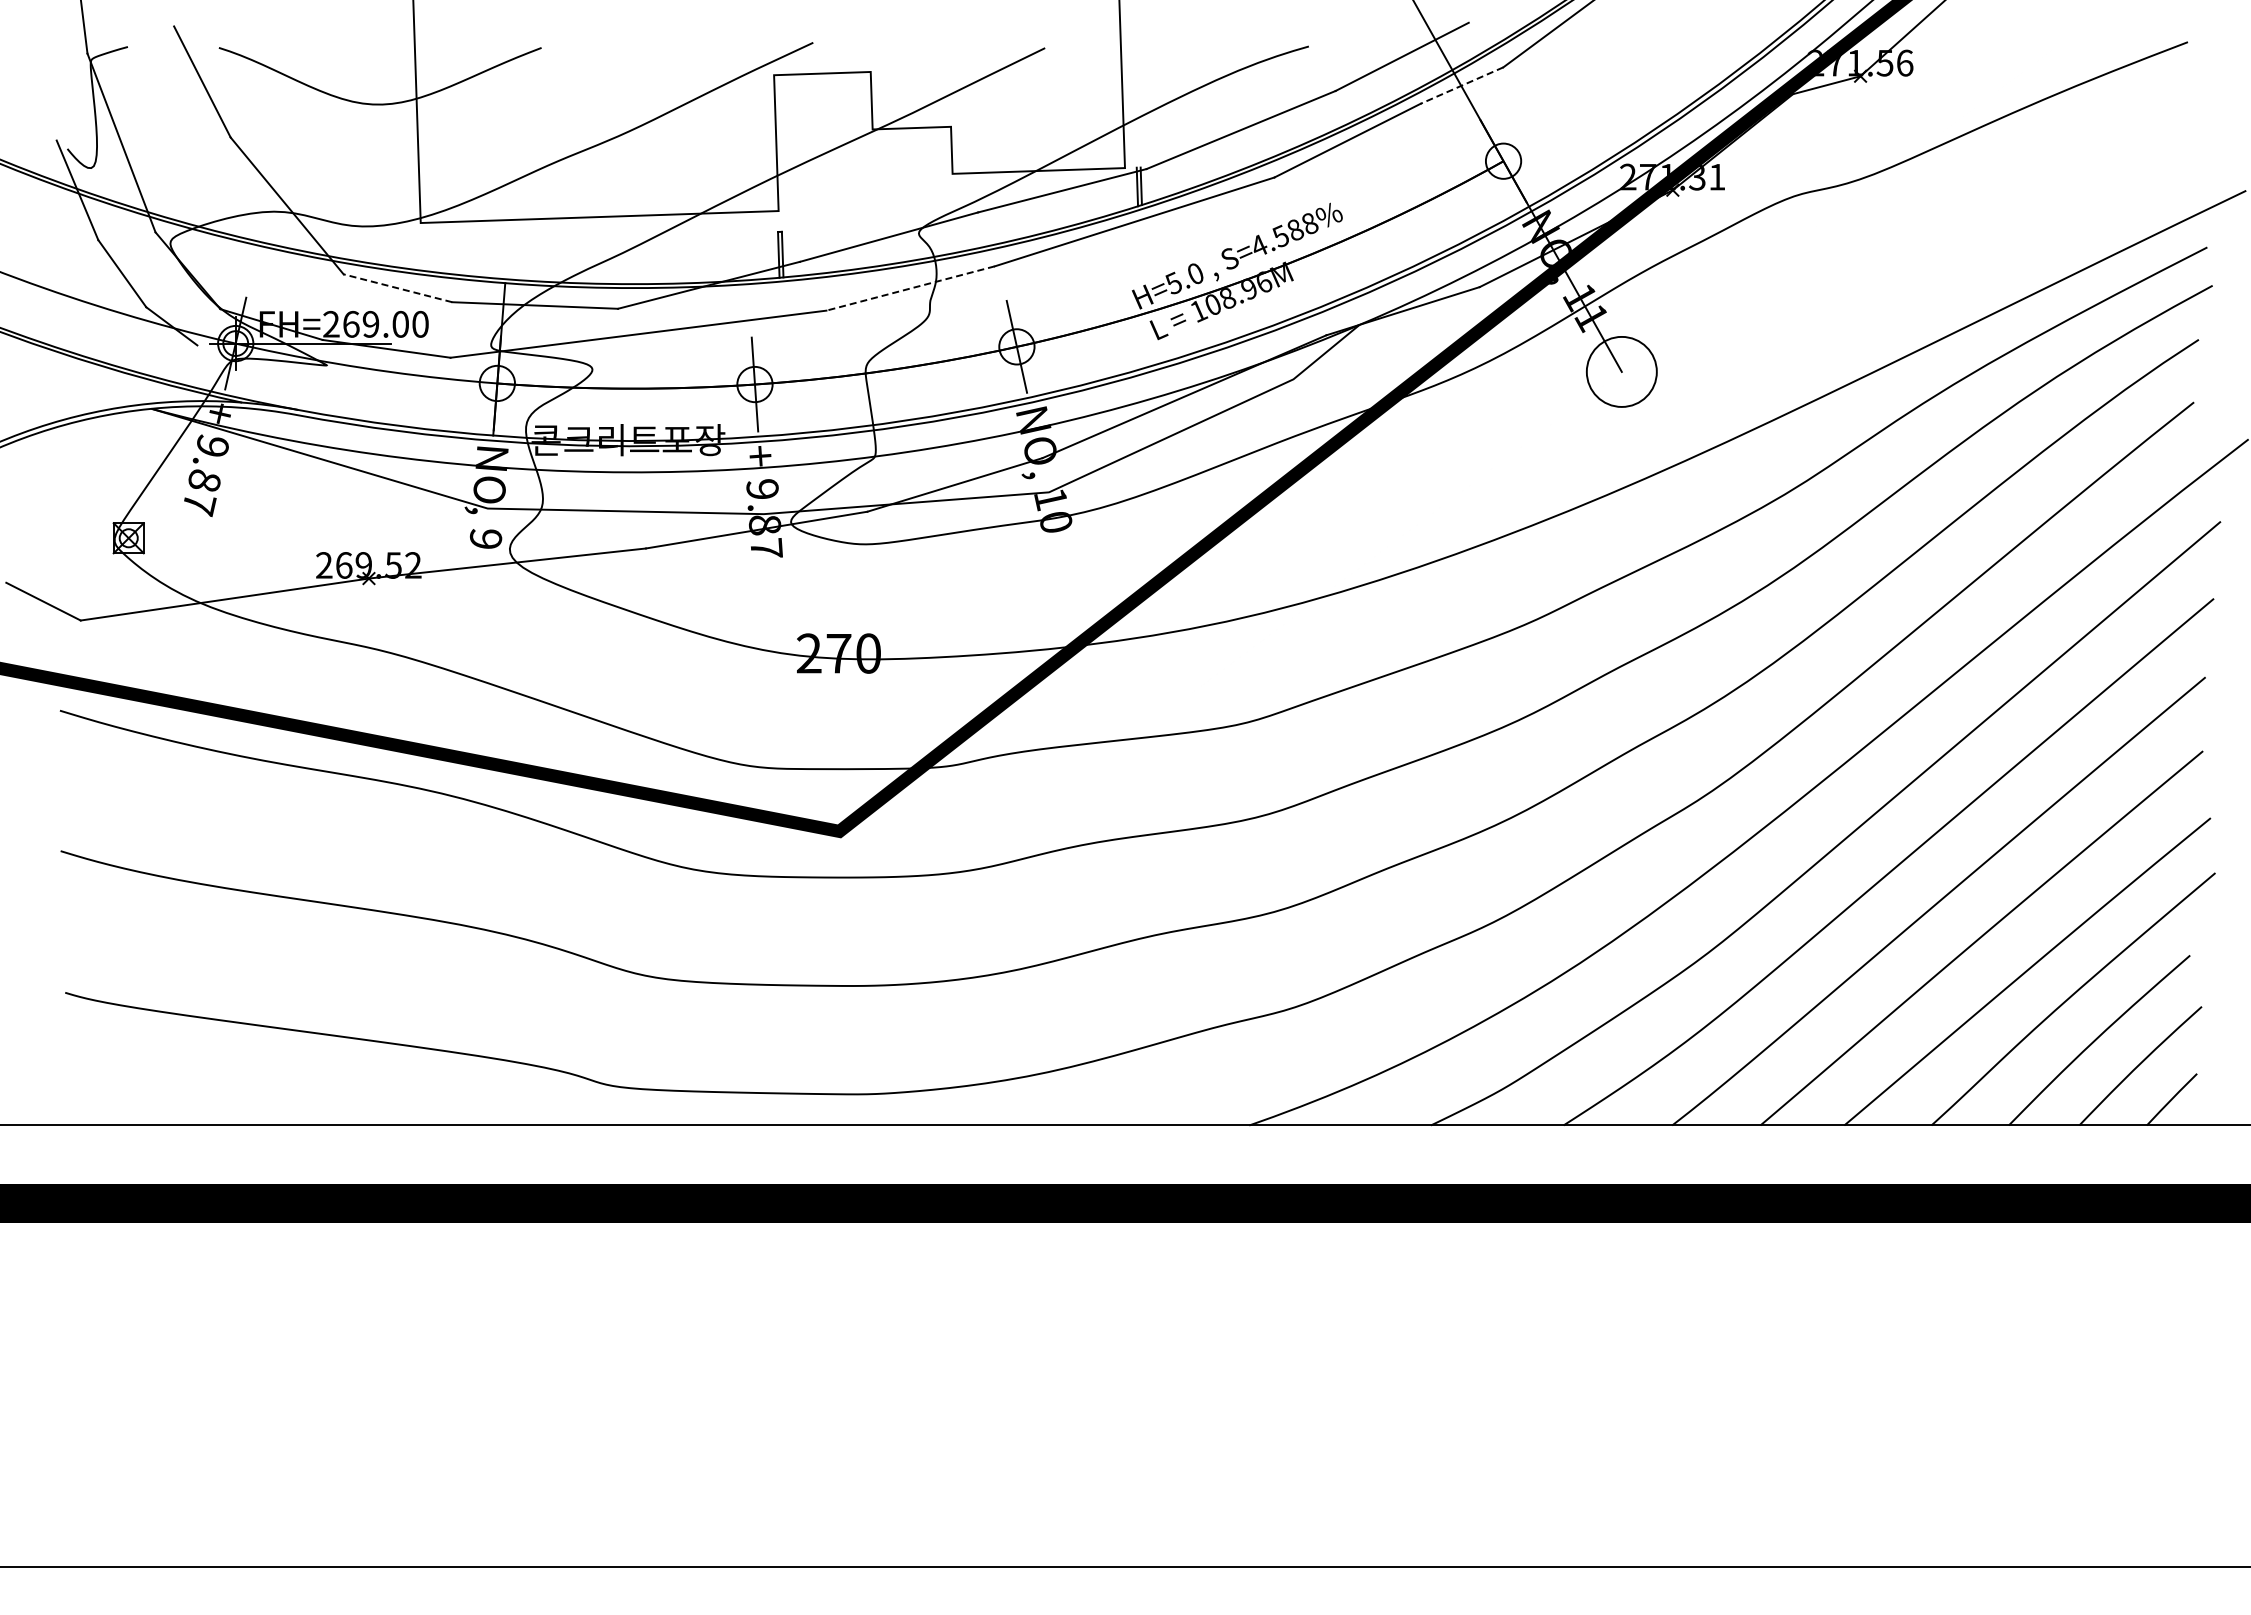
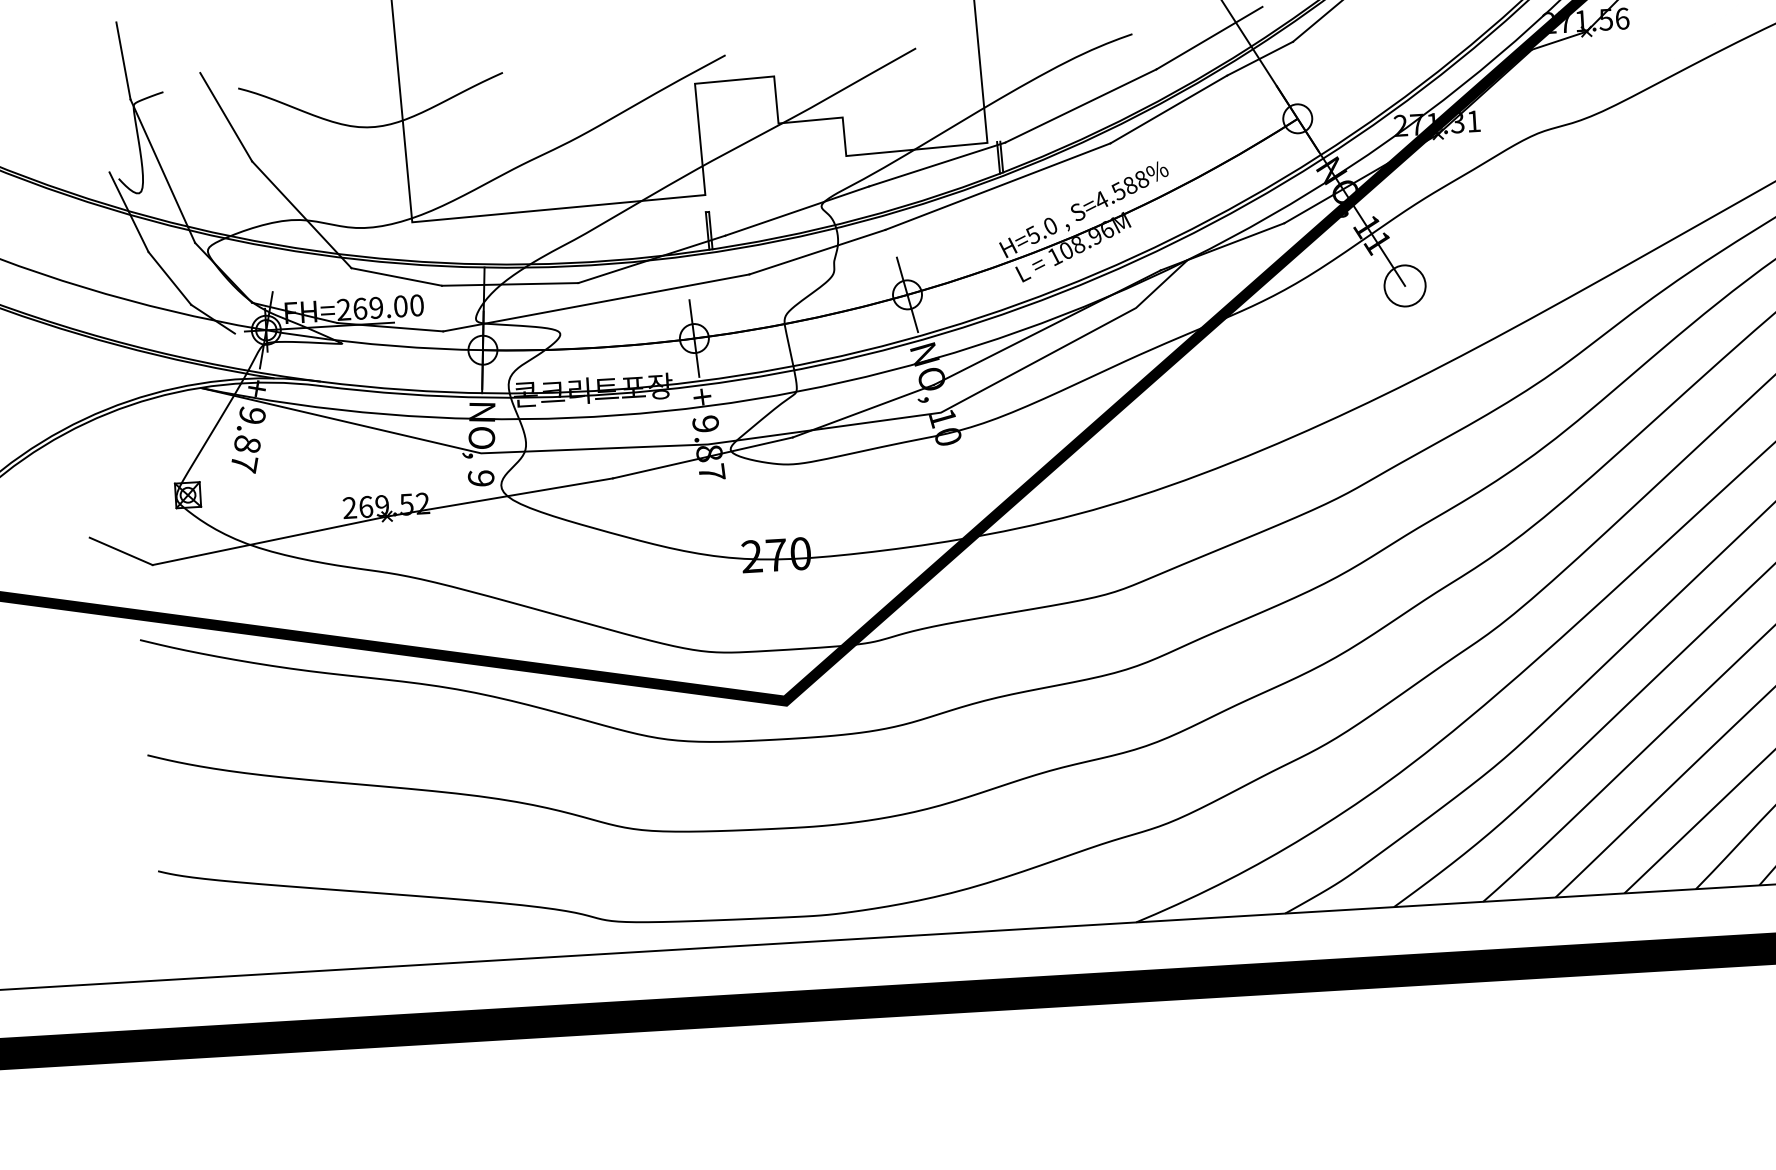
line: (1461, 85) -> (1259, 58), dashed -> solid
line: (397, 288) -> (396, 277), dashed -> solid
line: (910, 288) -> (817, 252), dashed -> solid
circle: (1621, 371) -> (1404, 285), size x0.71

